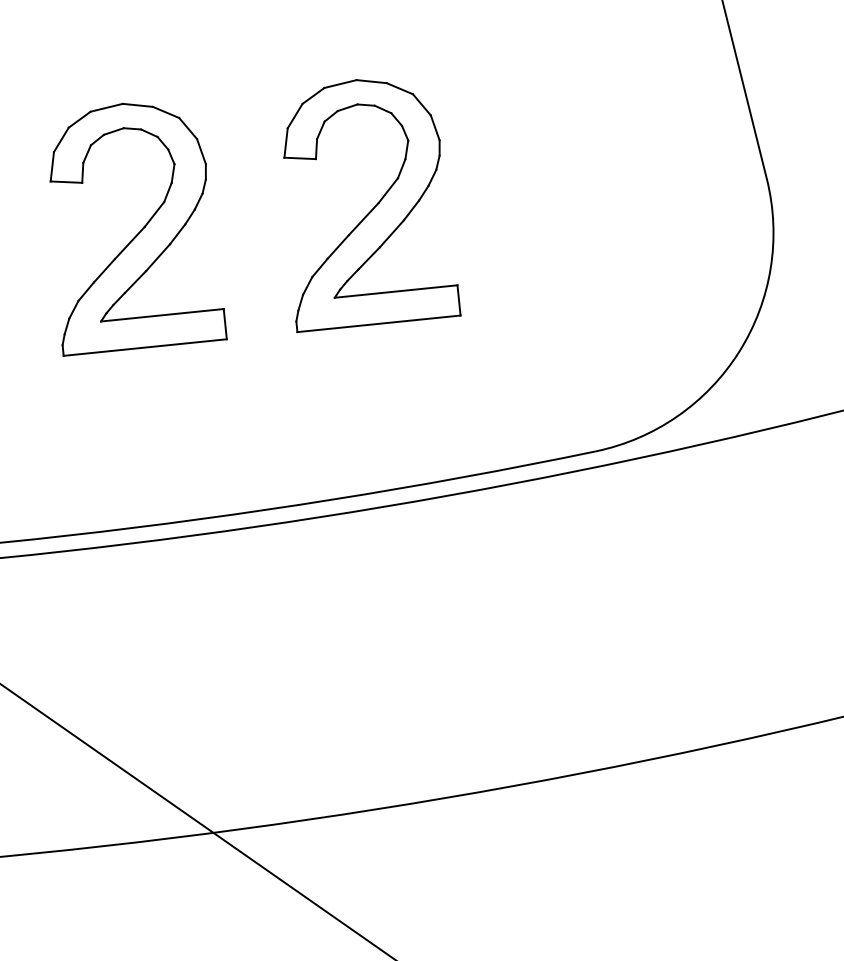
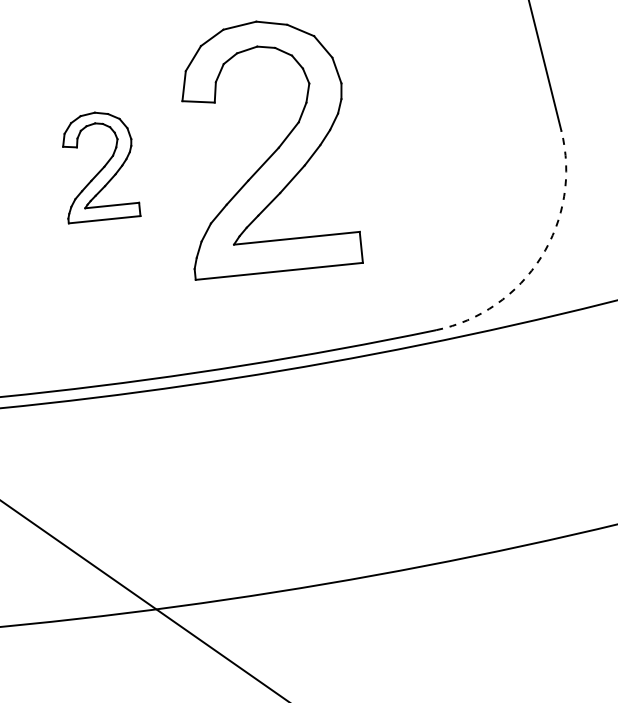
part: (372, 205) -> (272, 150), size x1.4
part: (138, 229) -> (101, 167), size x0.6
arc: (739, 352) -> (541, 257), solid -> dashed

